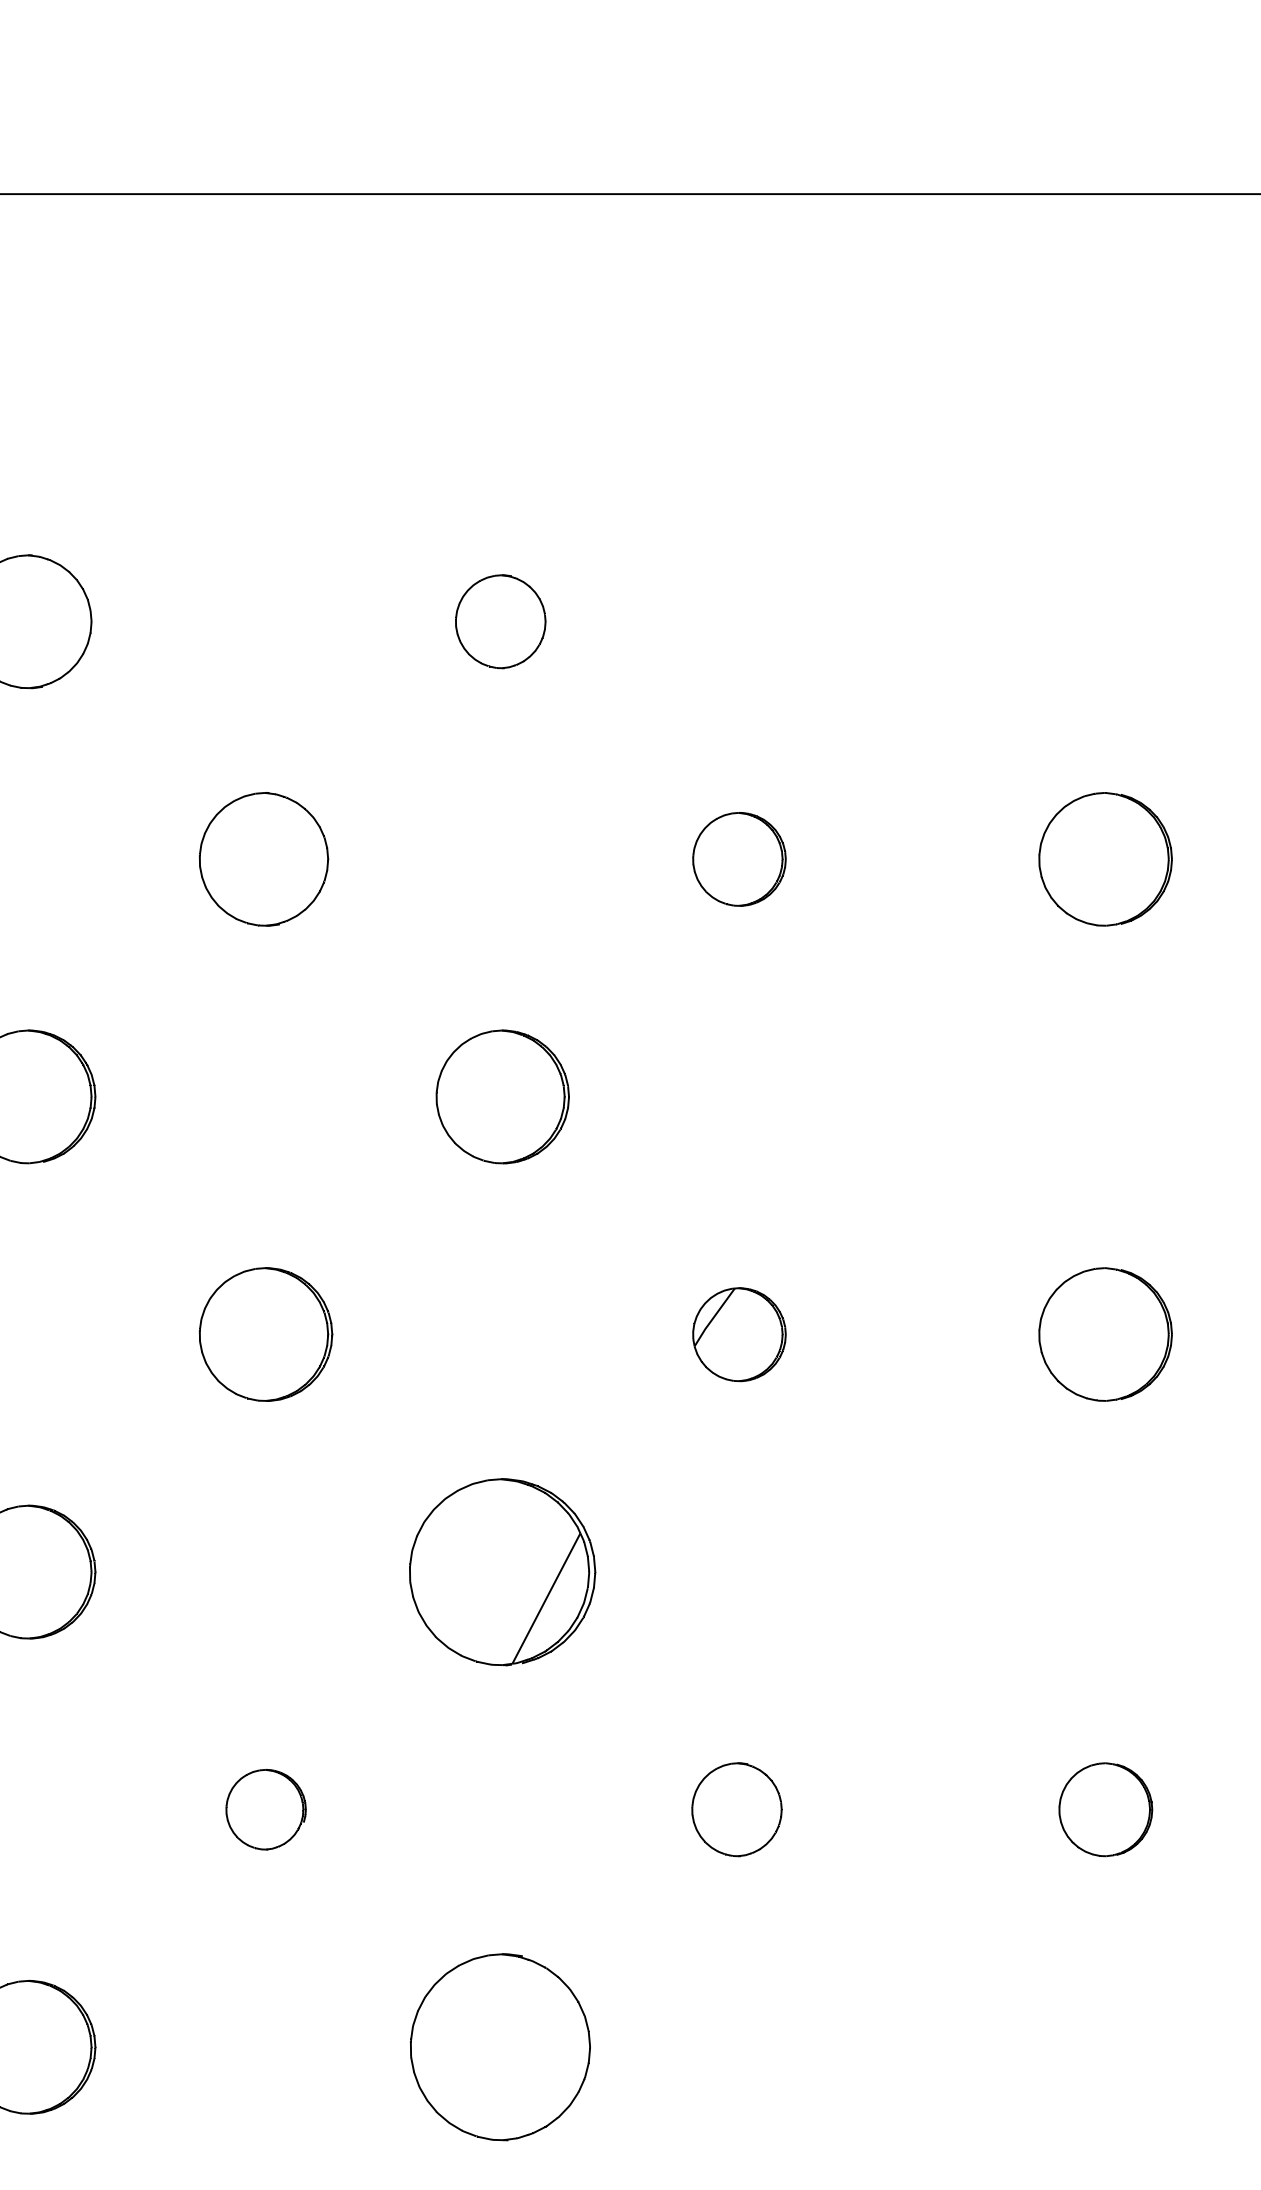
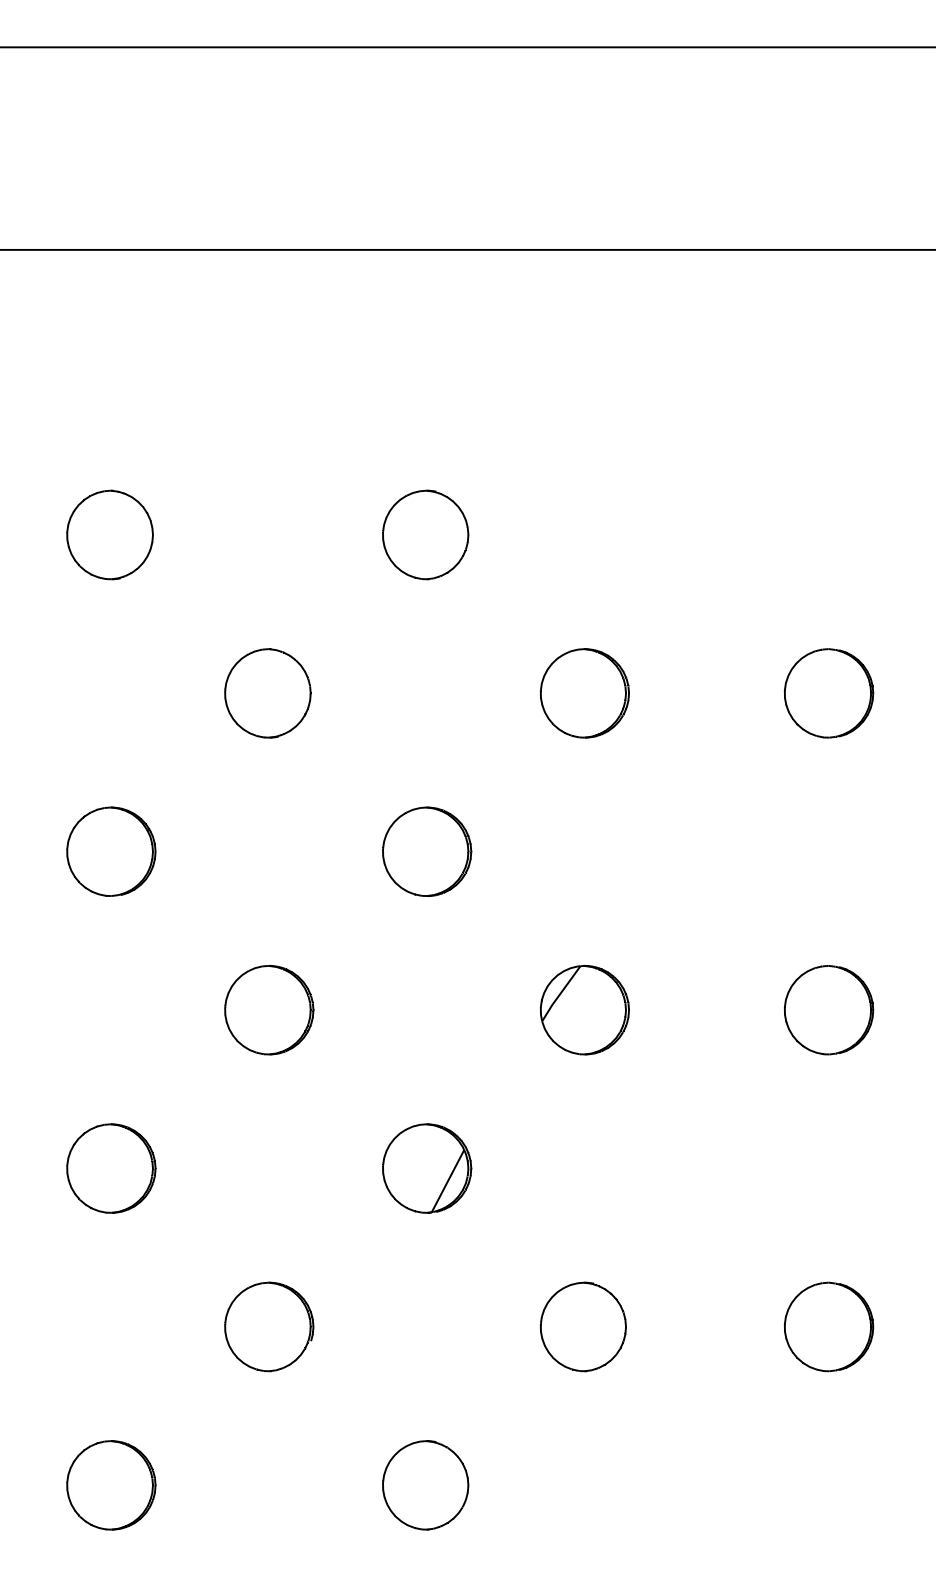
part: (500, 621) -> (425, 534), size x1.43
part: (738, 859) -> (584, 693), size x1.43
part: (738, 1335) -> (584, 1010), size x1.43
part: (503, 1572) -> (427, 1168), size x0.71
part: (266, 1809) -> (269, 1326), size x1.67
part: (735, 1809) -> (582, 1326), size x1.43
part: (1106, 1809) -> (829, 1326), size x1.43
part: (500, 2047) -> (425, 1485), size x0.71

